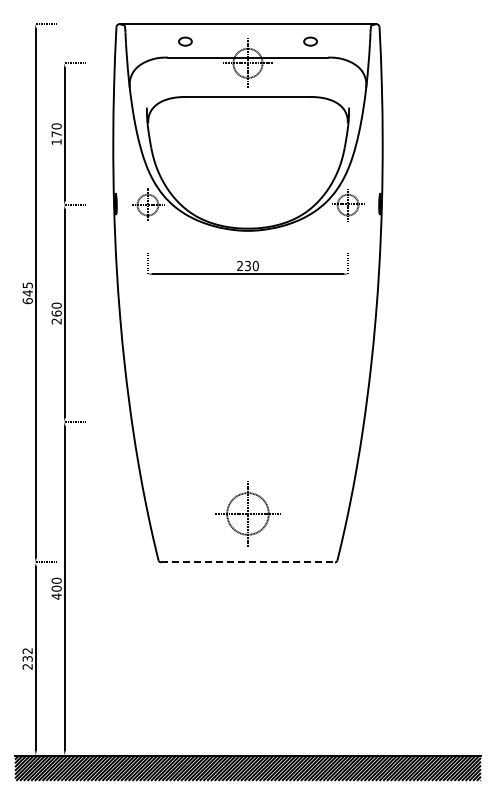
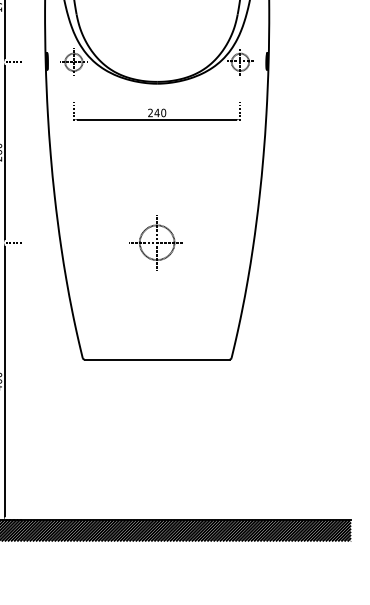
text: (247, 265) -> (156, 112), 230 -> 240
part: (247, 513) -> (156, 242), moved
line: (248, 562) -> (157, 359), dashed -> solid

